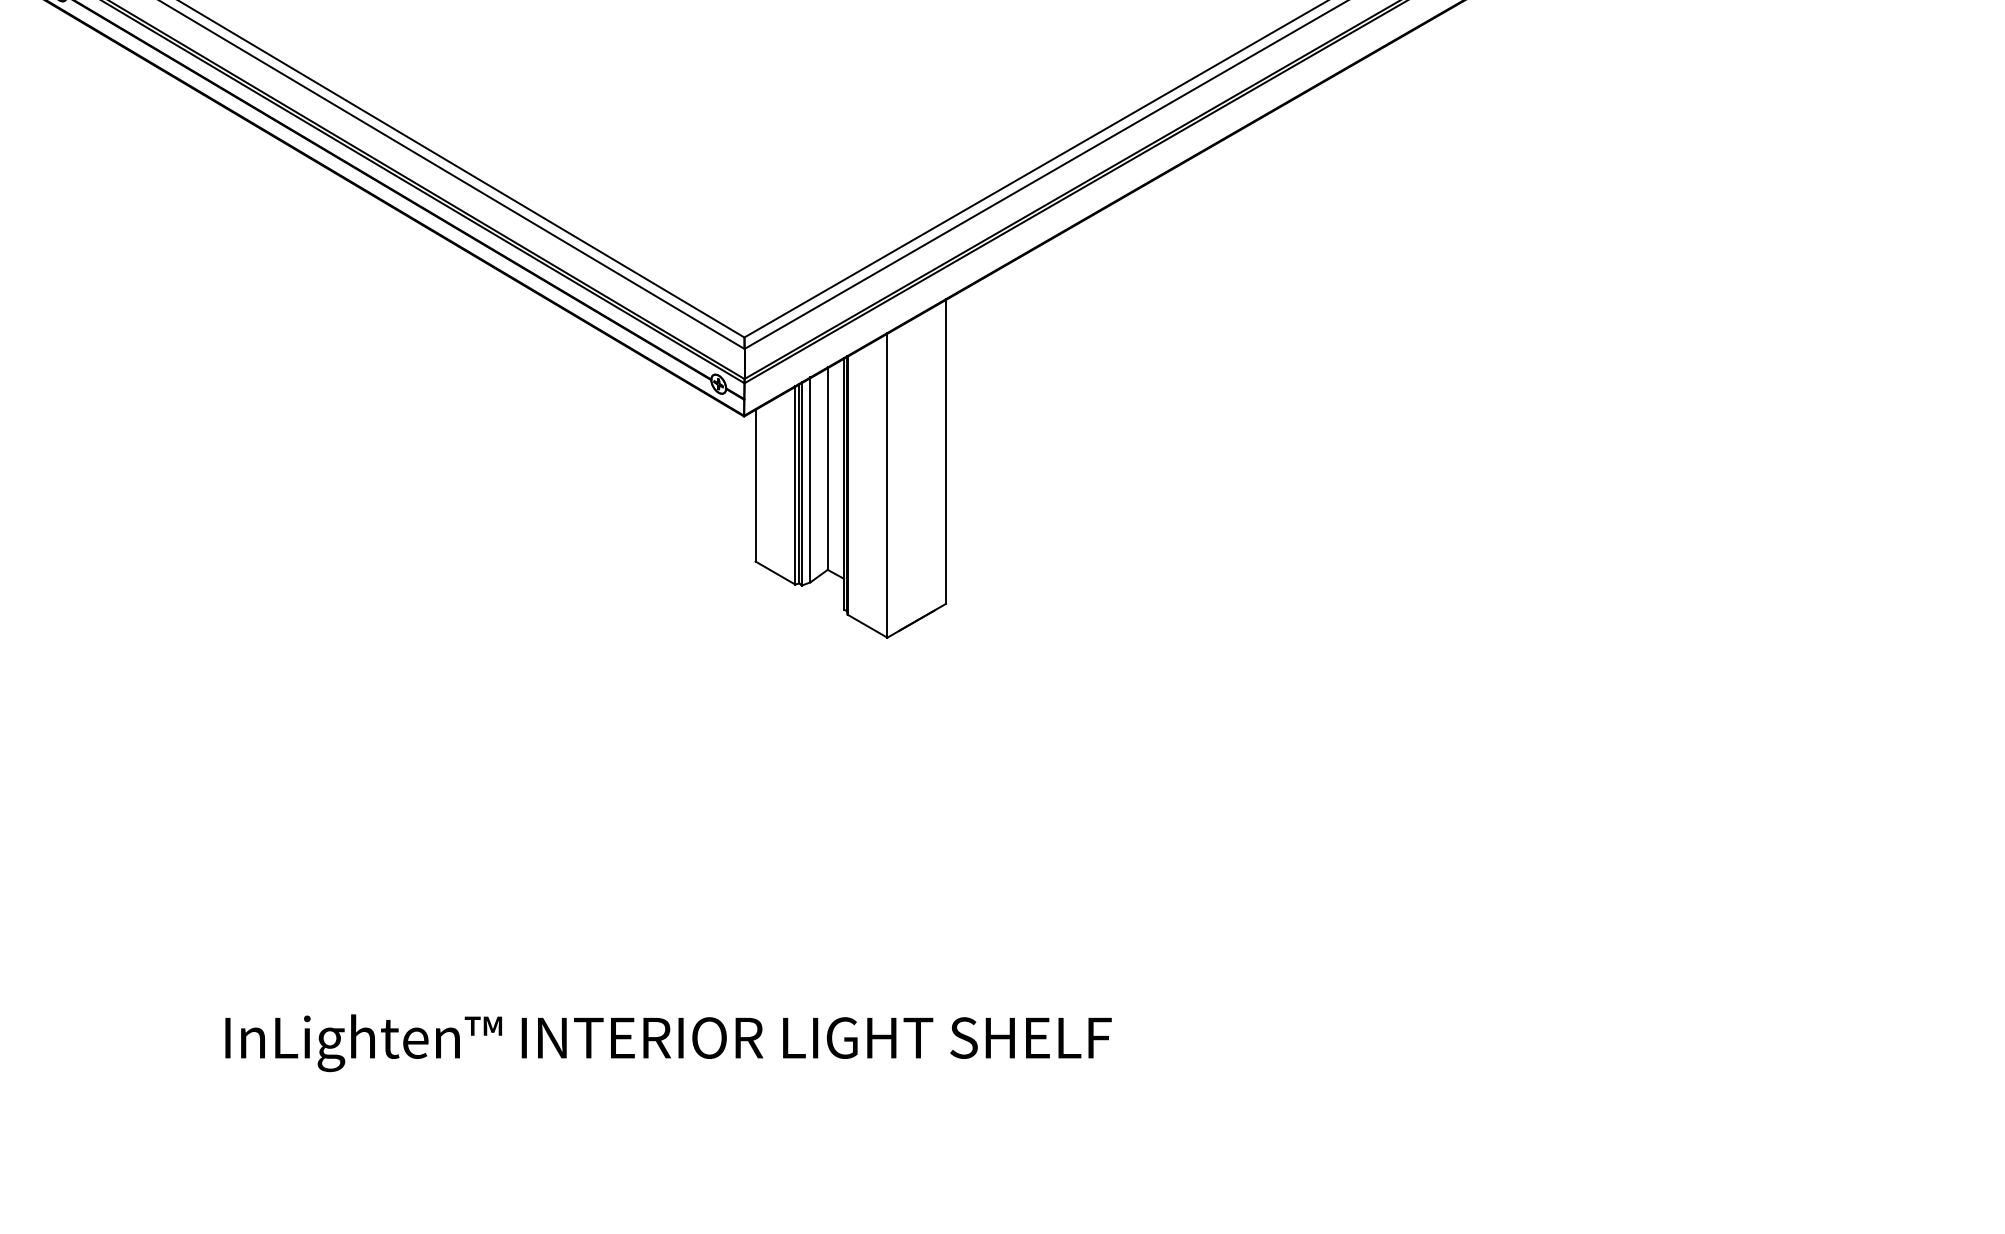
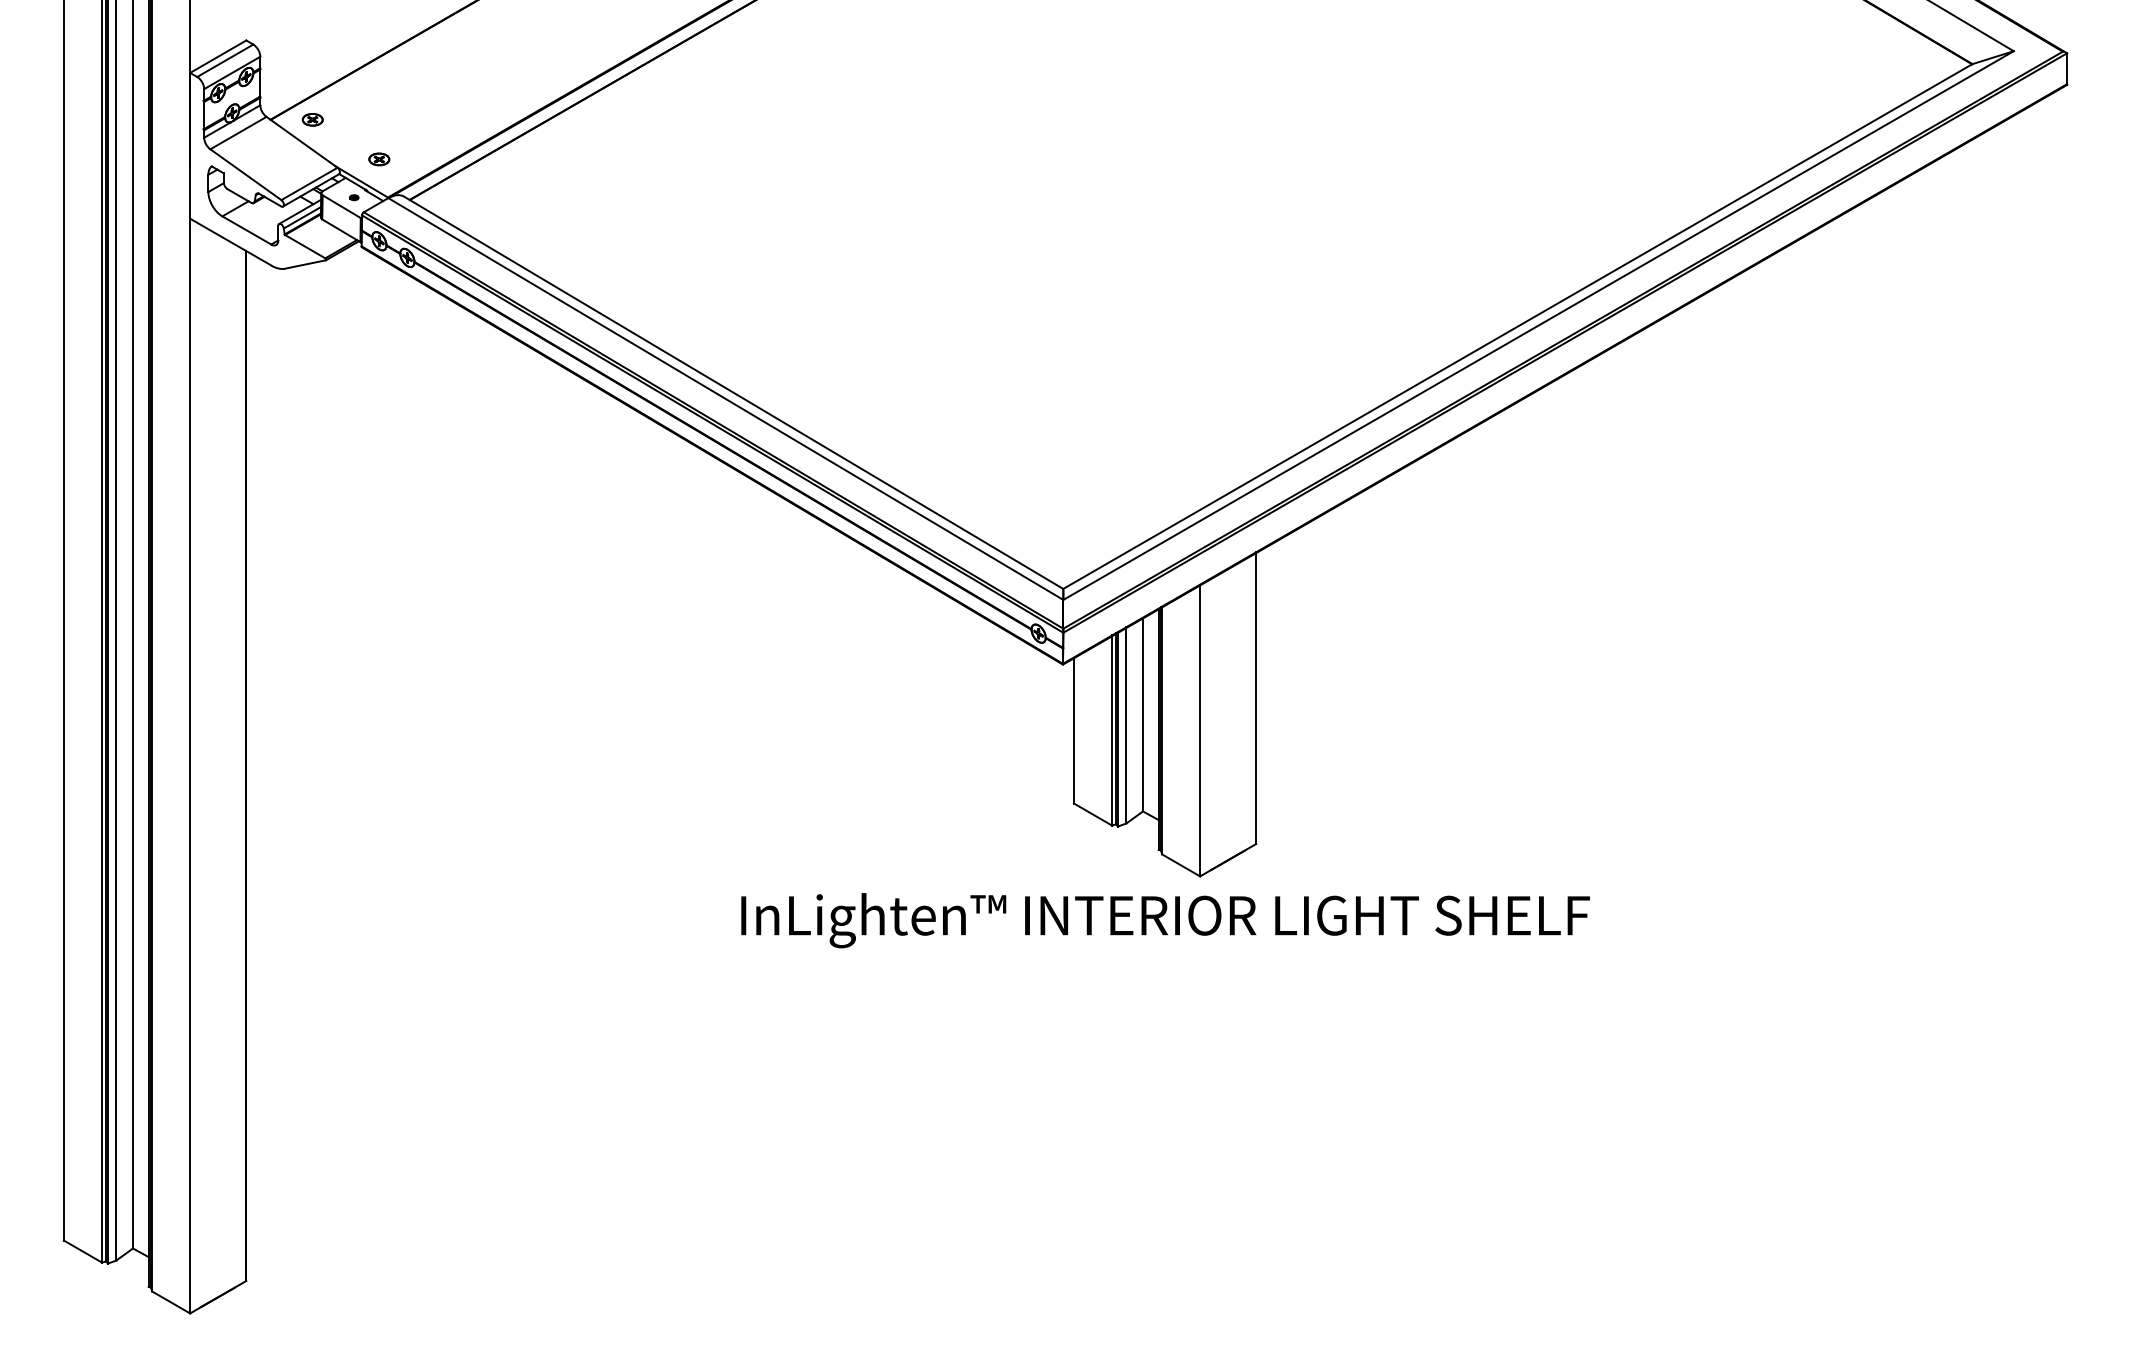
text: (668, 1043) -> (1165, 920), moved

